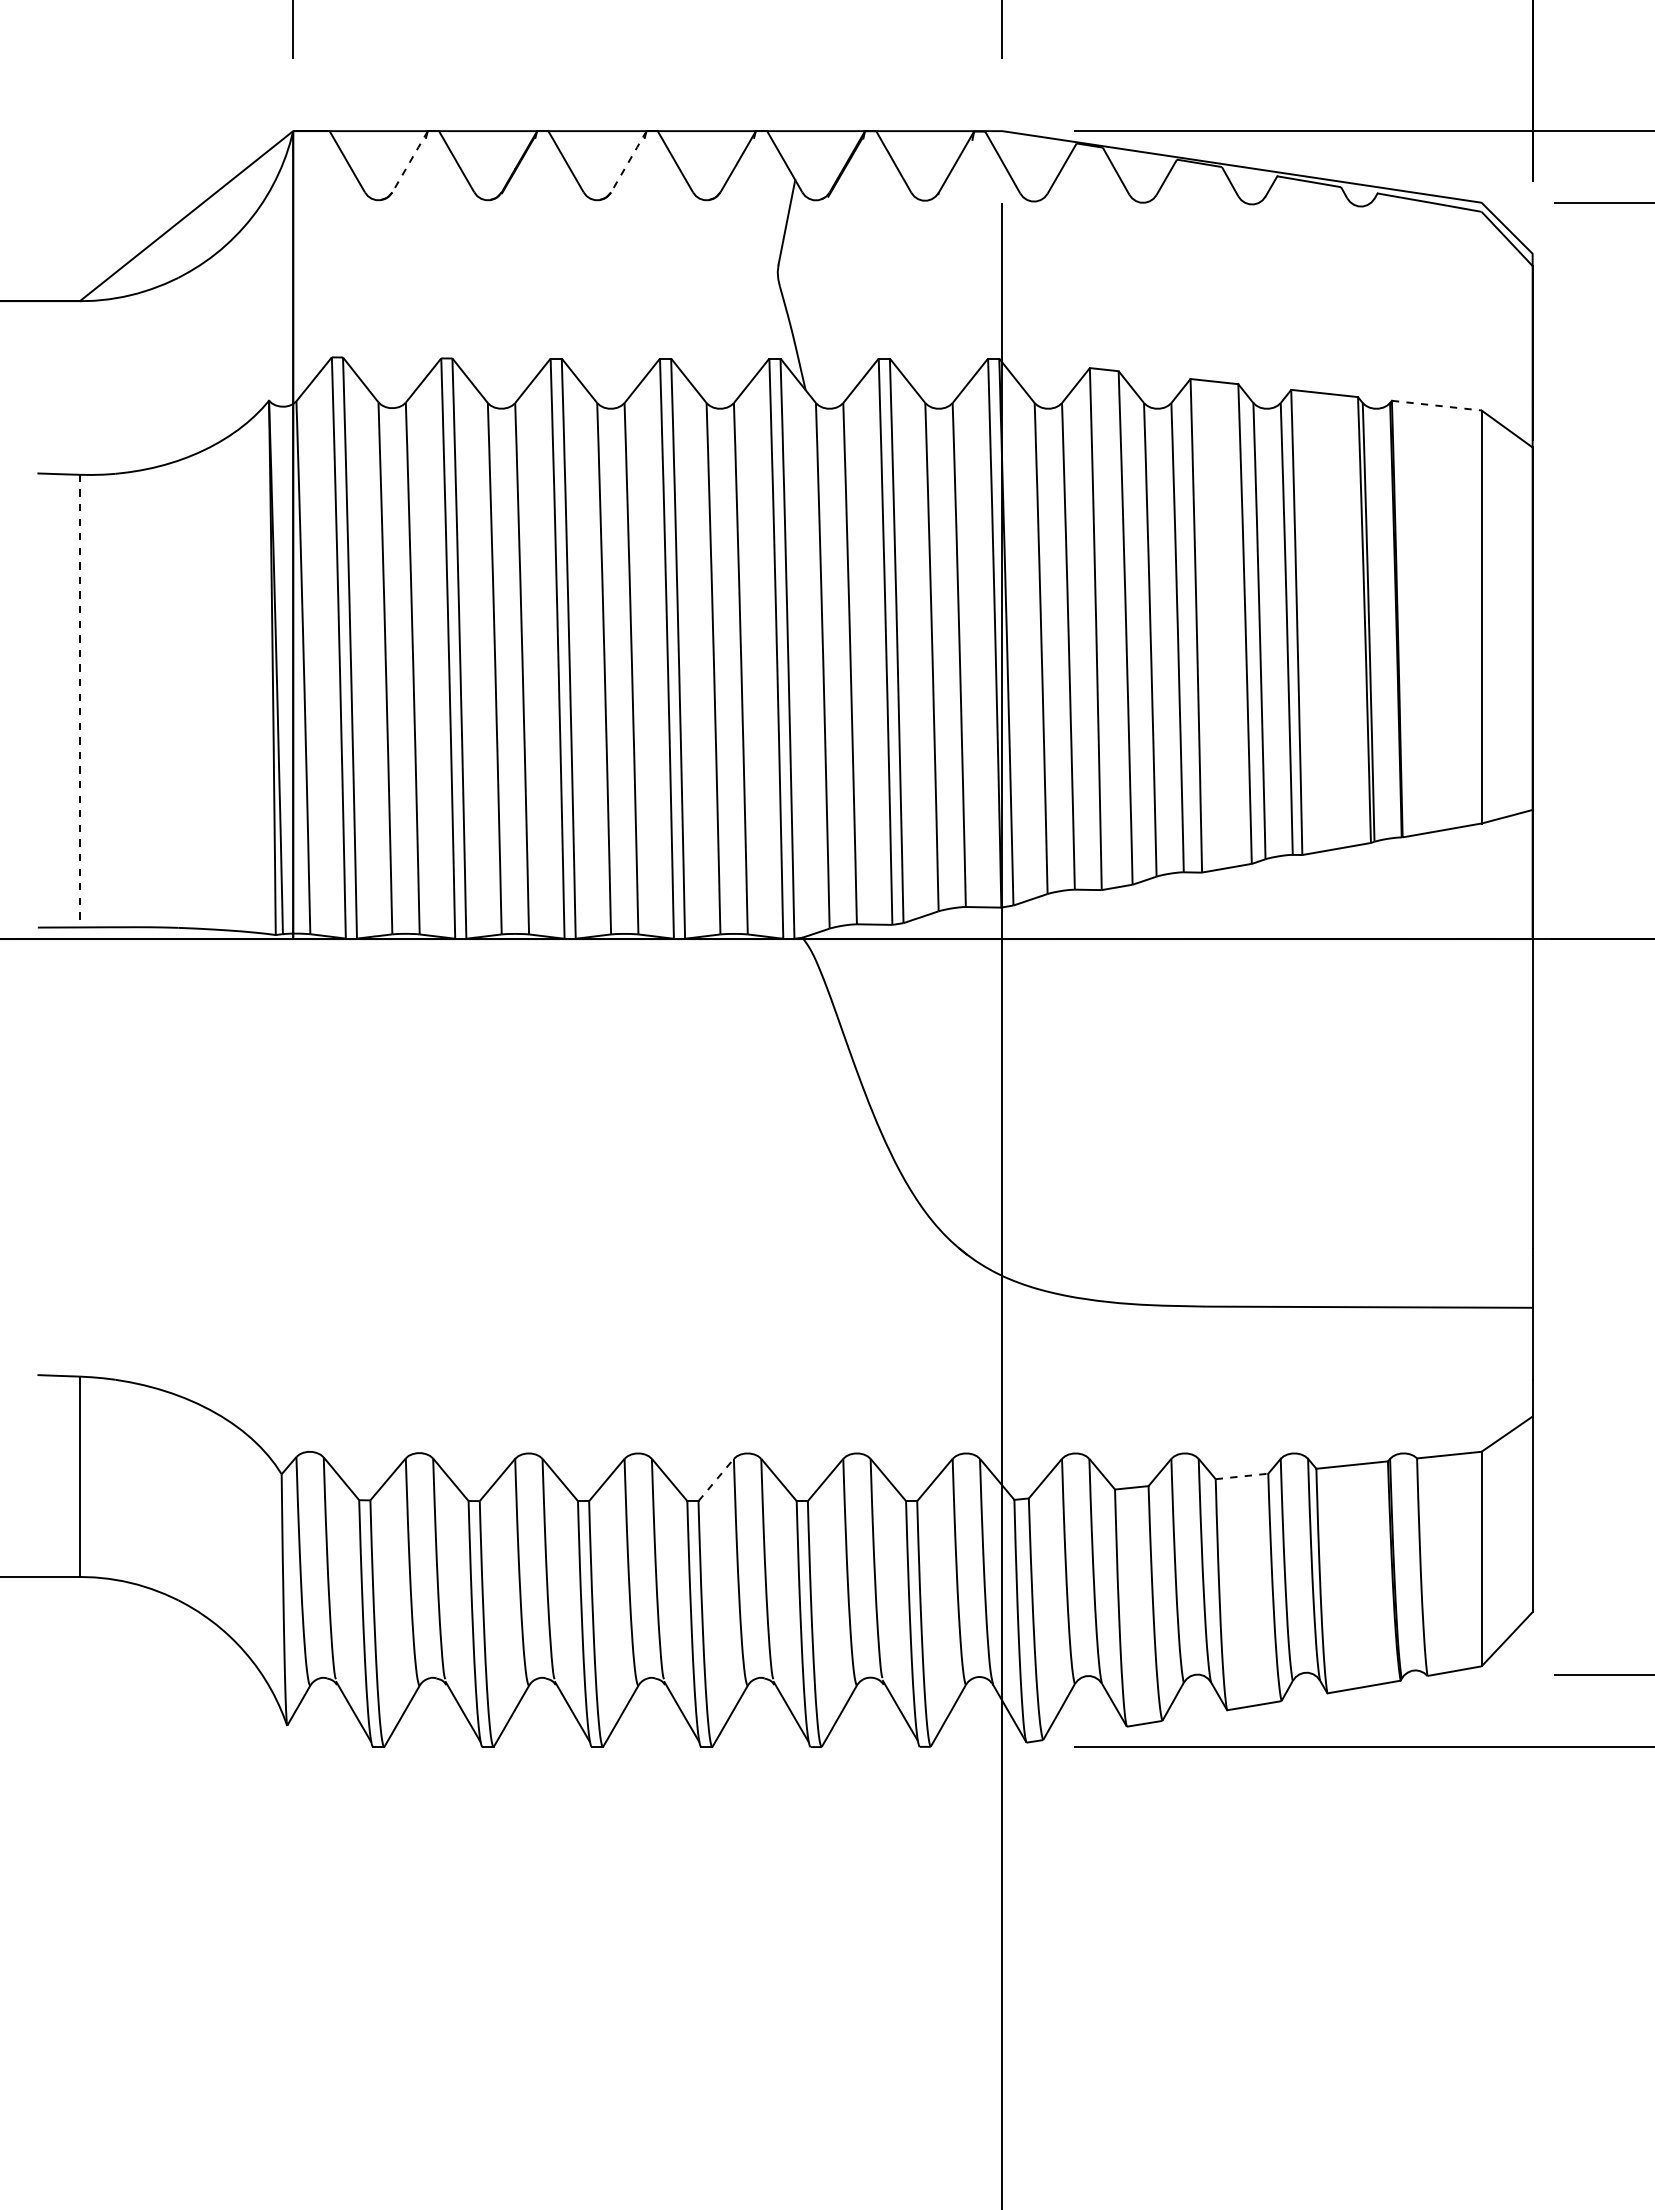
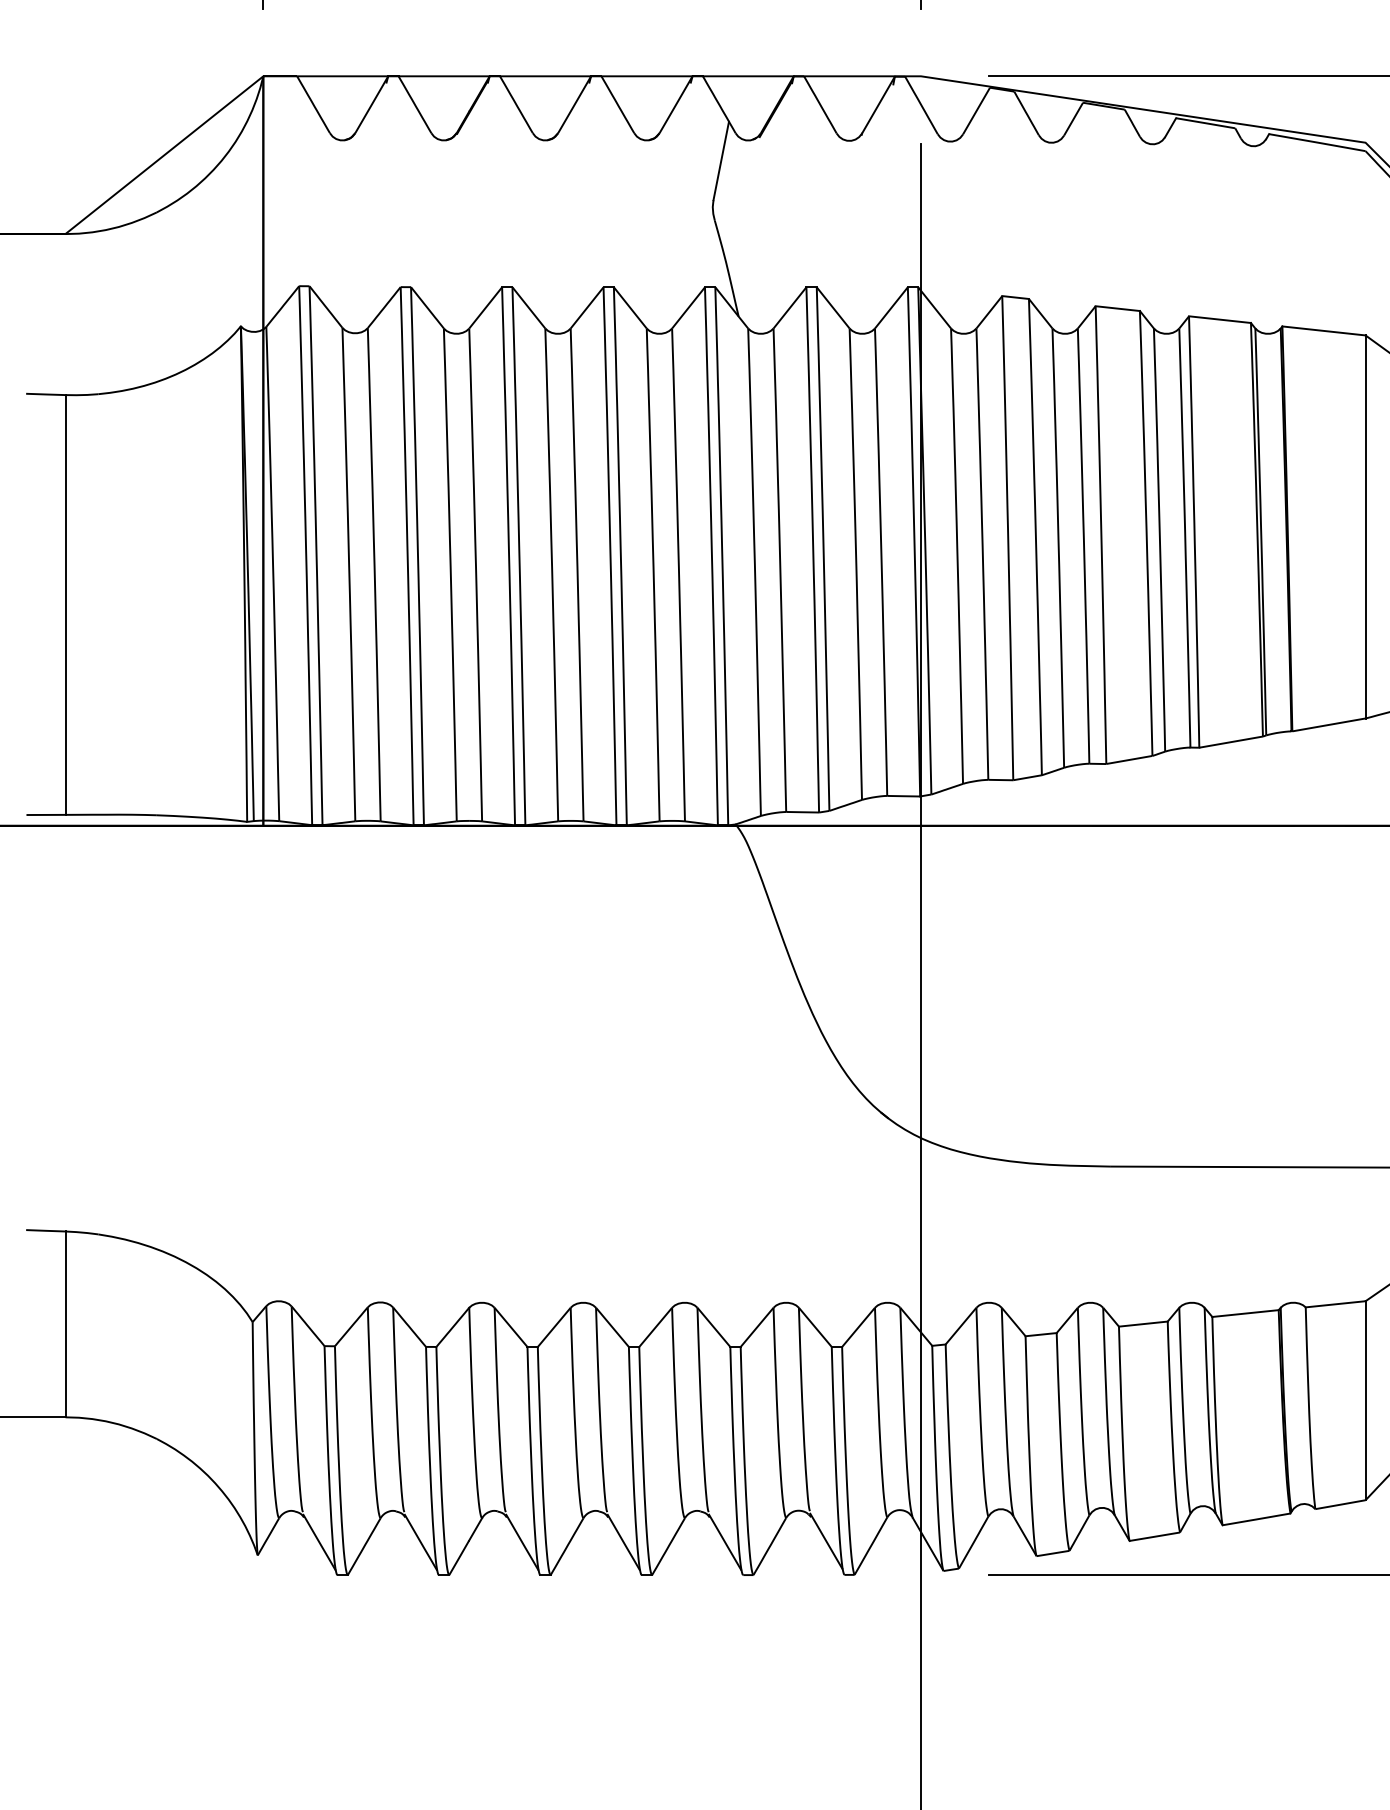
line: (410, 161) -> (372, 104), dashed -> solid
line: (628, 161) -> (574, 104), dashed -> solid
line: (1437, 405) -> (1324, 330), dashed -> solid
line: (79, 701) -> (65, 605), dashed -> solid
line: (1242, 1476) -> (1143, 1324), dashed -> solid
line: (716, 1480) -> (655, 1327), dashed -> solid

